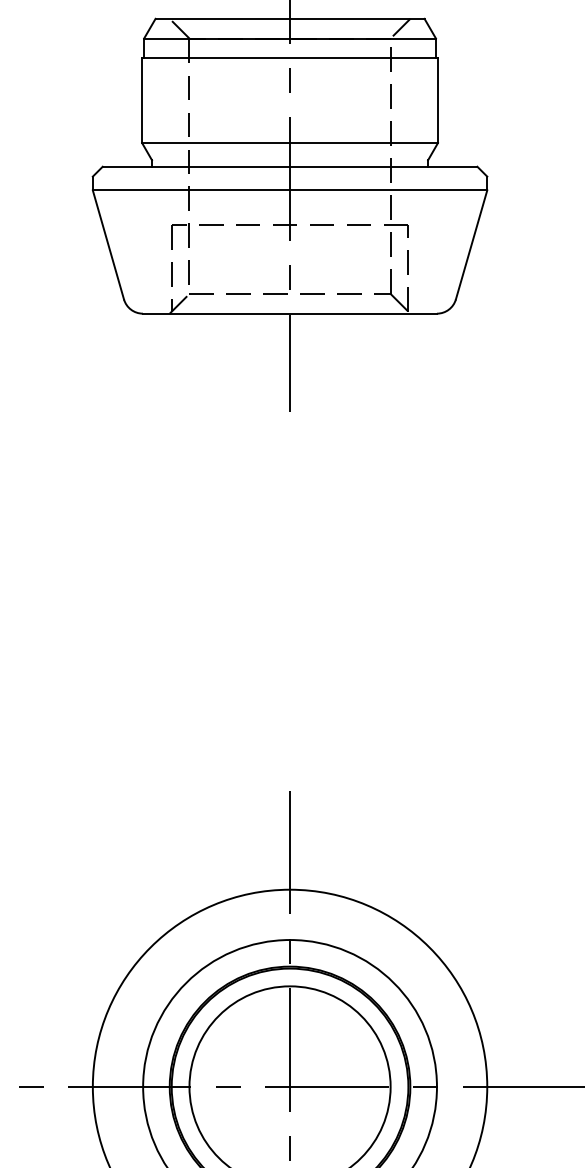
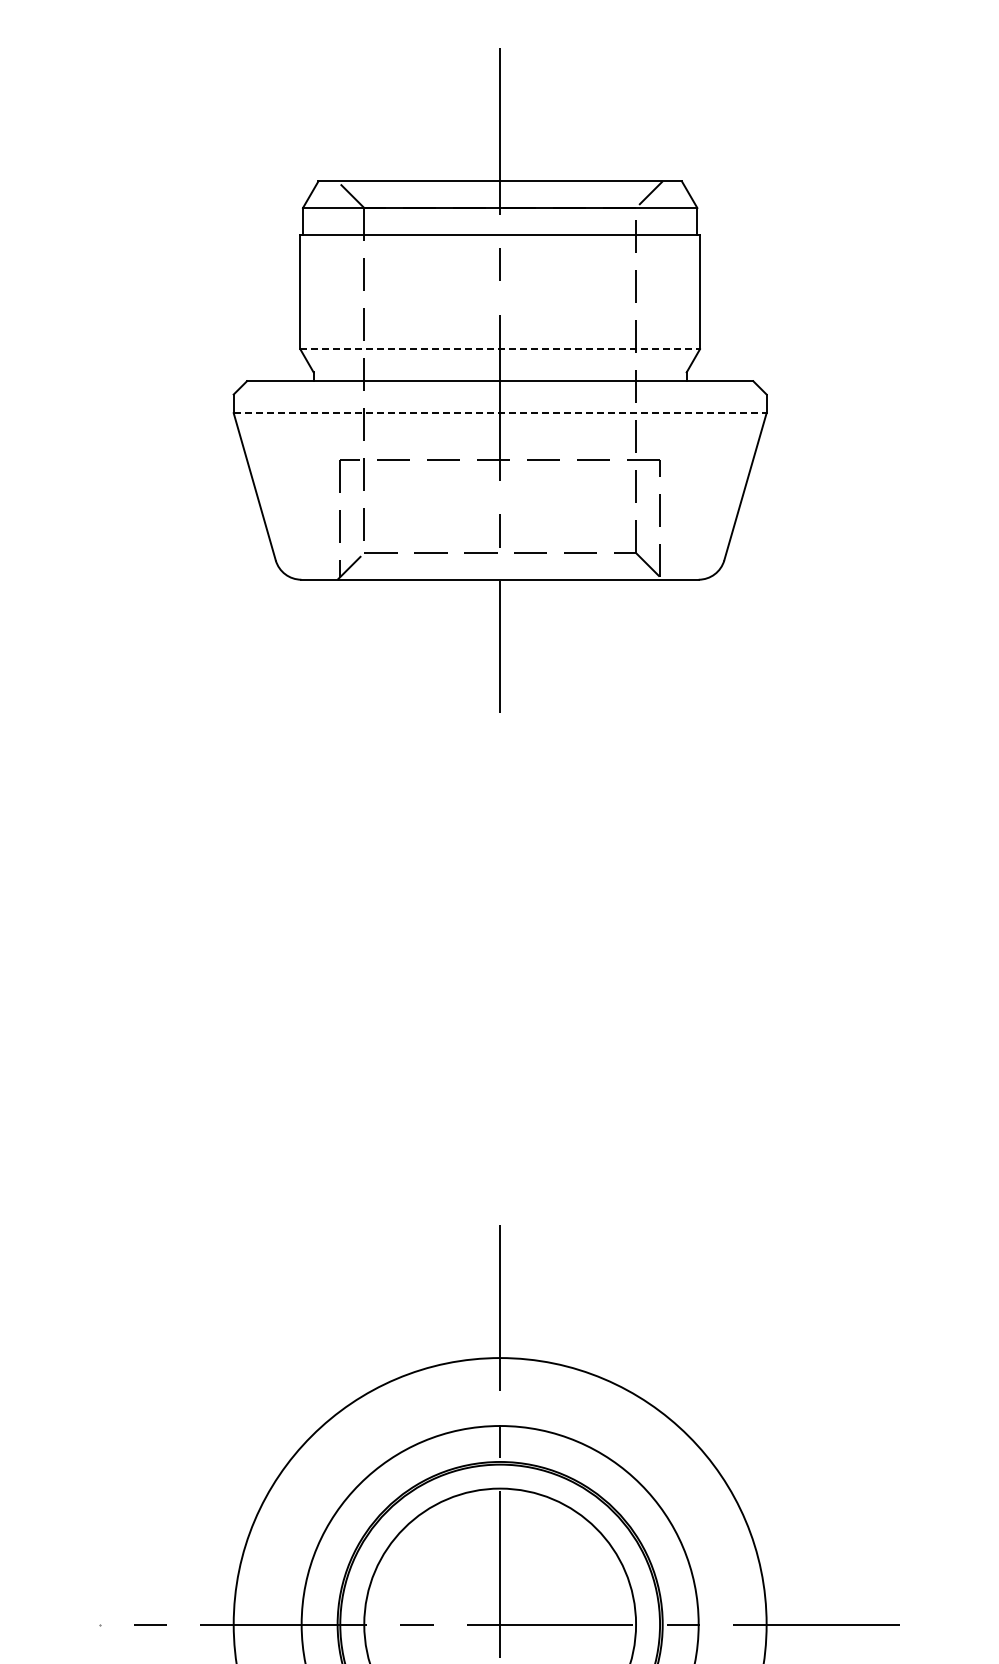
line: (290, 143) -> (500, 349), solid -> dashed
line: (290, 190) -> (500, 413), solid -> dashed

